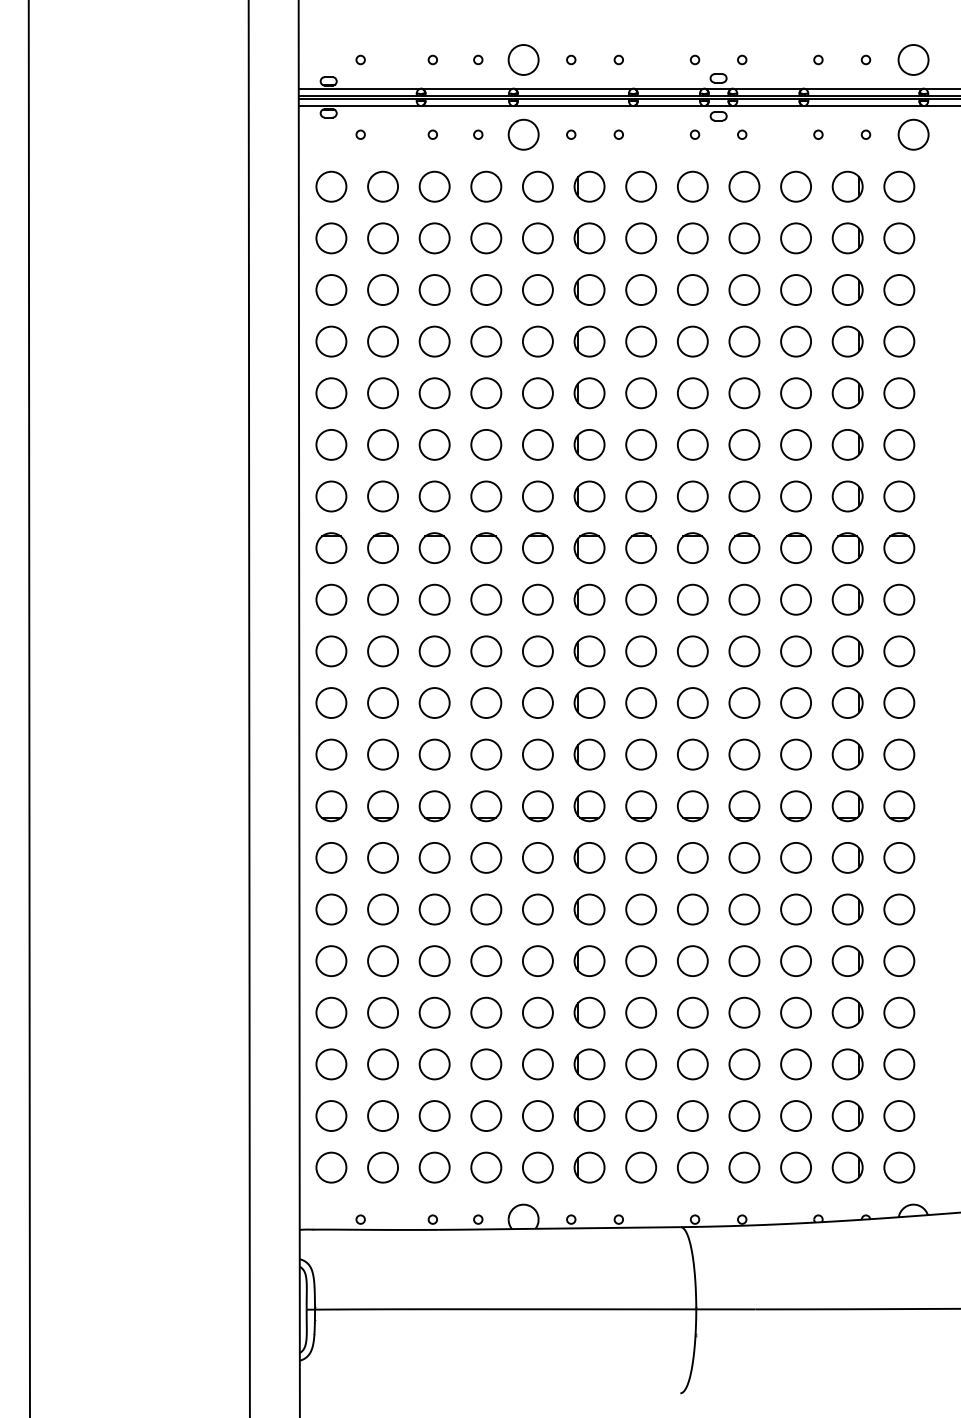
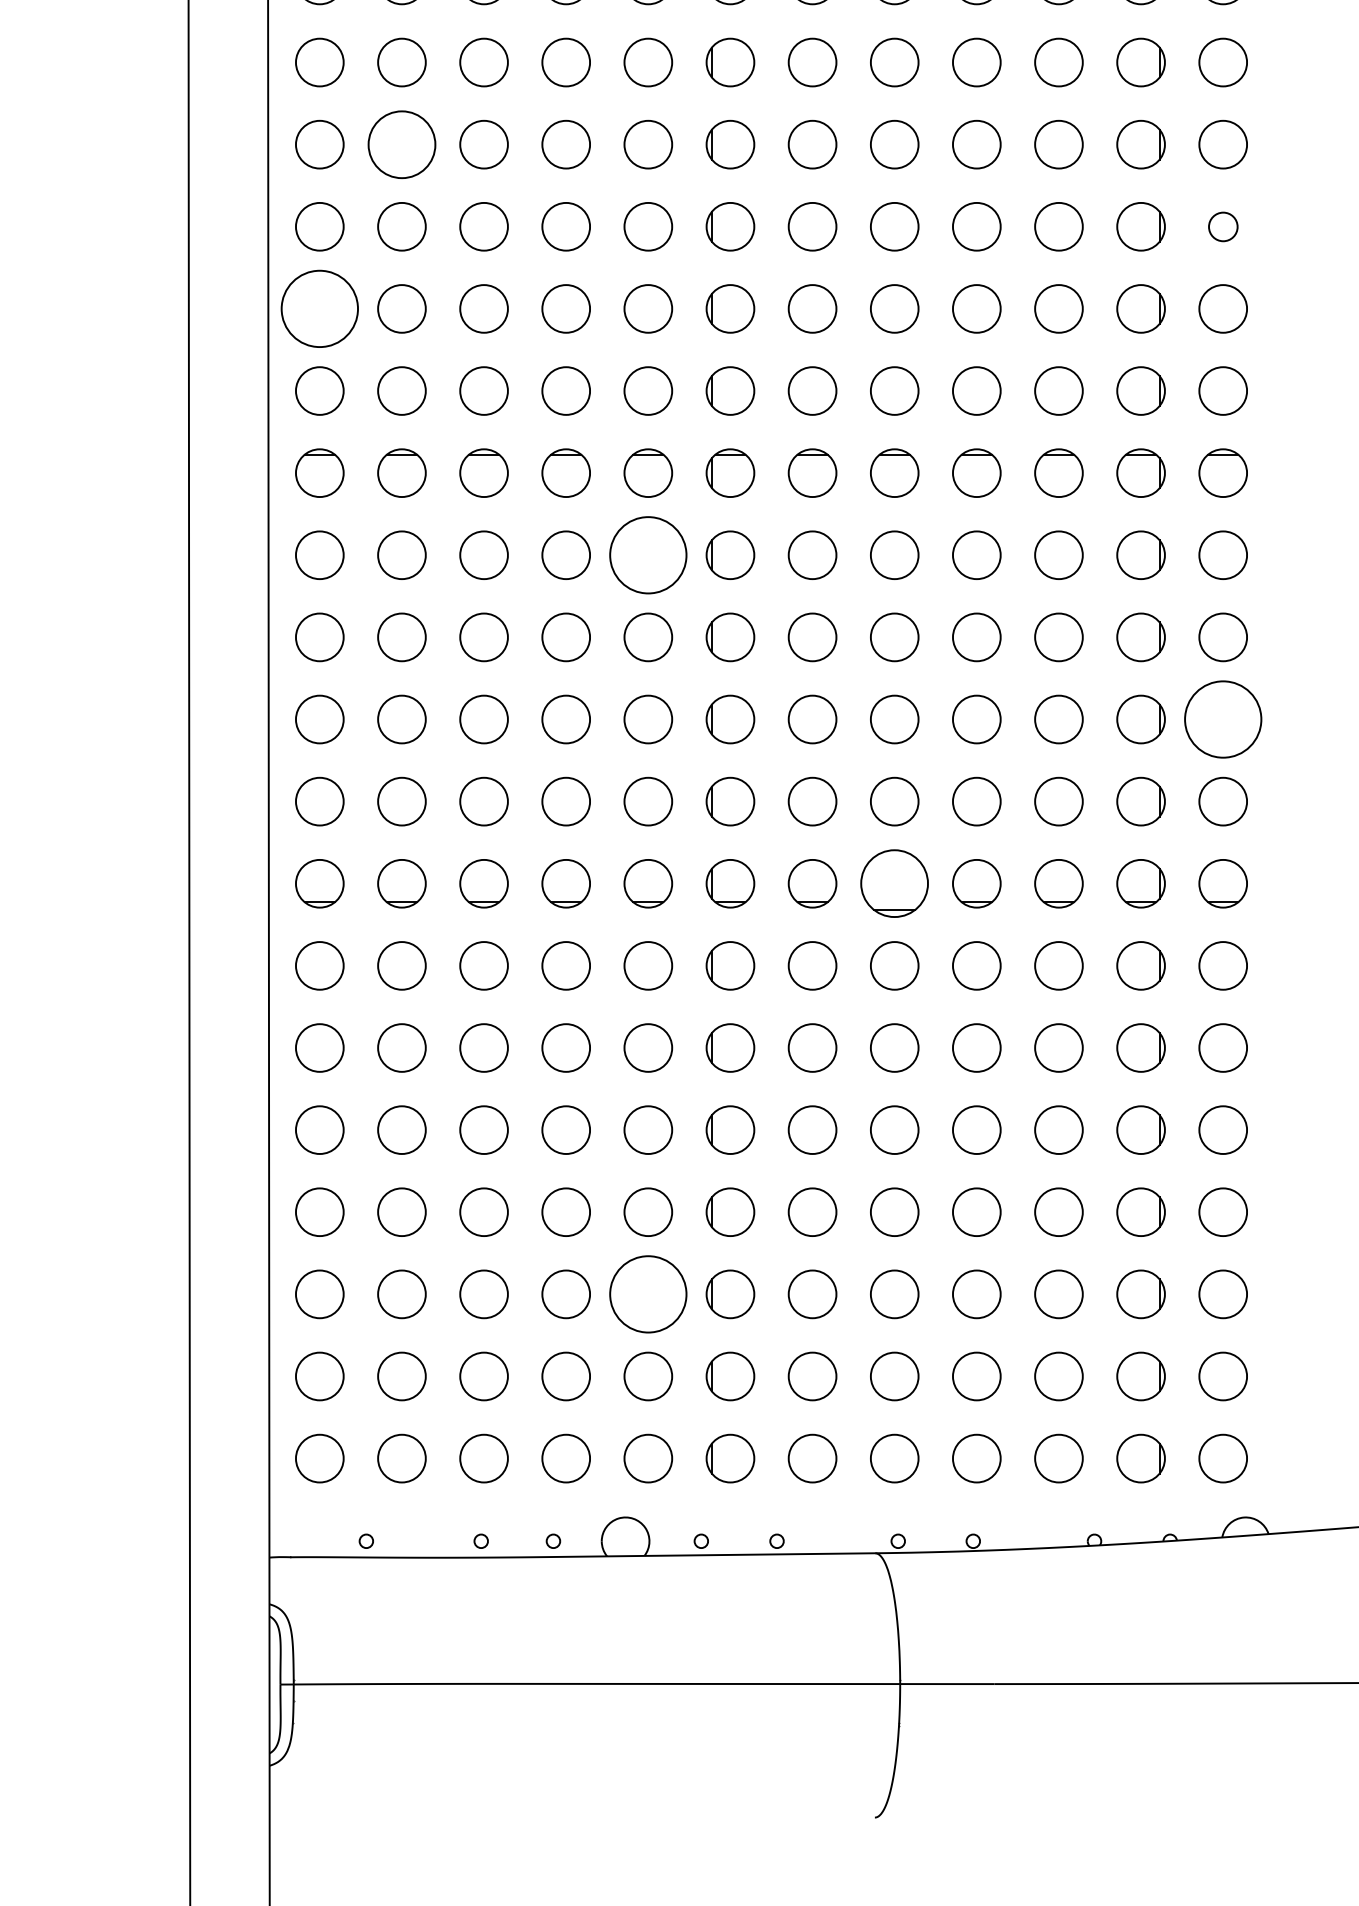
circle: (382, 341) -> (401, 144), size x1.4
circle: (899, 393) -> (1223, 227), size x0.6
circle: (331, 444) -> (319, 308), size x1.6
circle: (537, 599) -> (647, 554), size x1.6
circle: (899, 703) -> (1223, 720), size x1.6
part: (692, 806) -> (894, 884), size x1.4
circle: (537, 1064) -> (647, 1294), size x1.6

